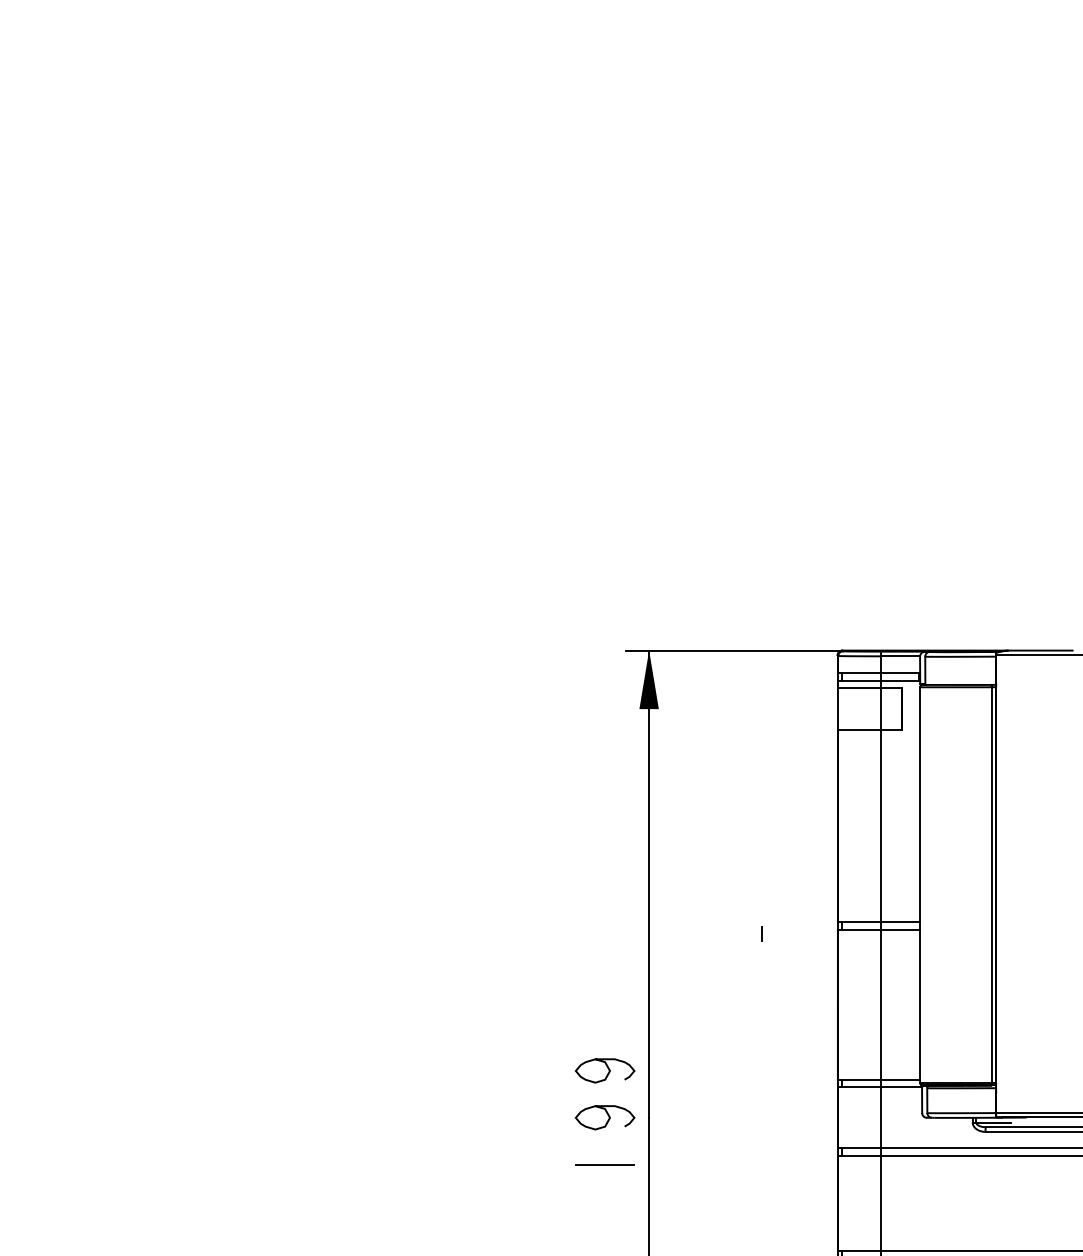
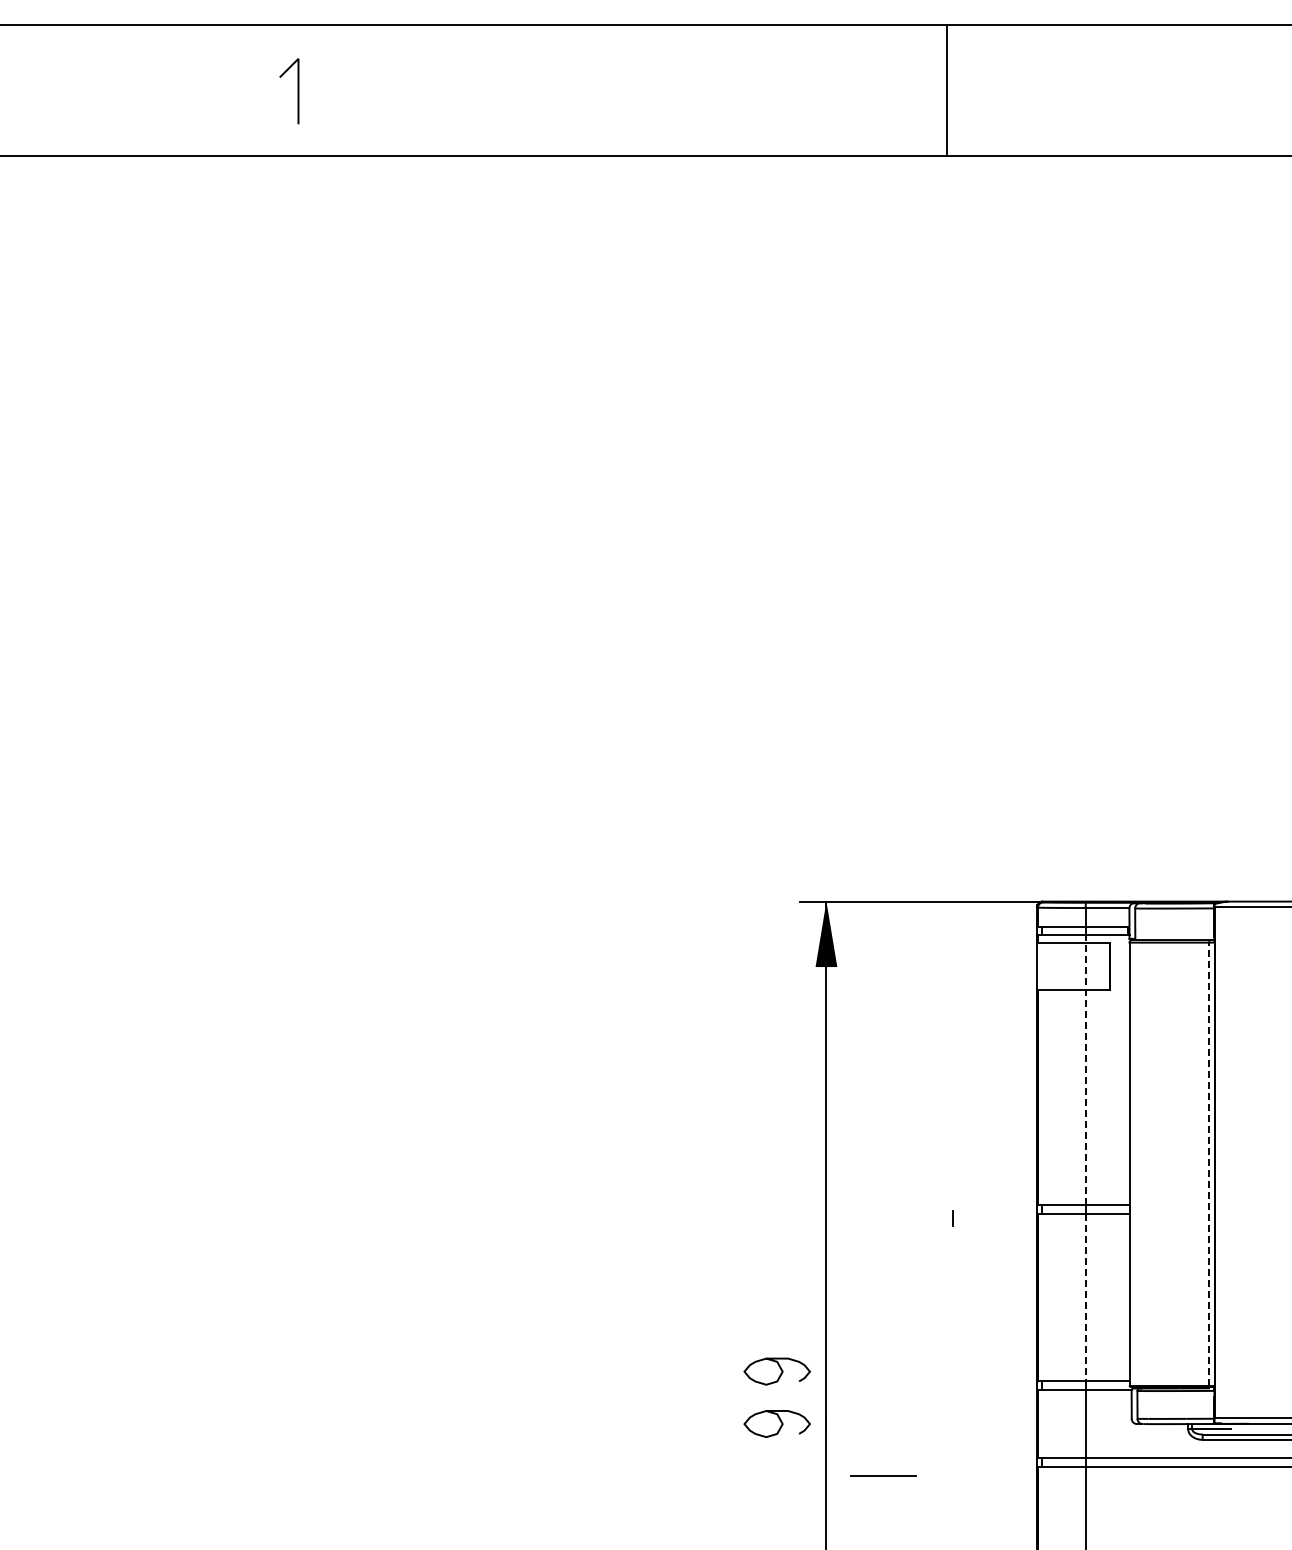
line: (880, 800) -> (1085, 1069), solid -> dashed
line: (991, 884) -> (1209, 1163), solid -> dashed
line: (880, 1004) -> (1085, 1297), solid -> dashed
line: (605, 1163) -> (883, 1475), moved

